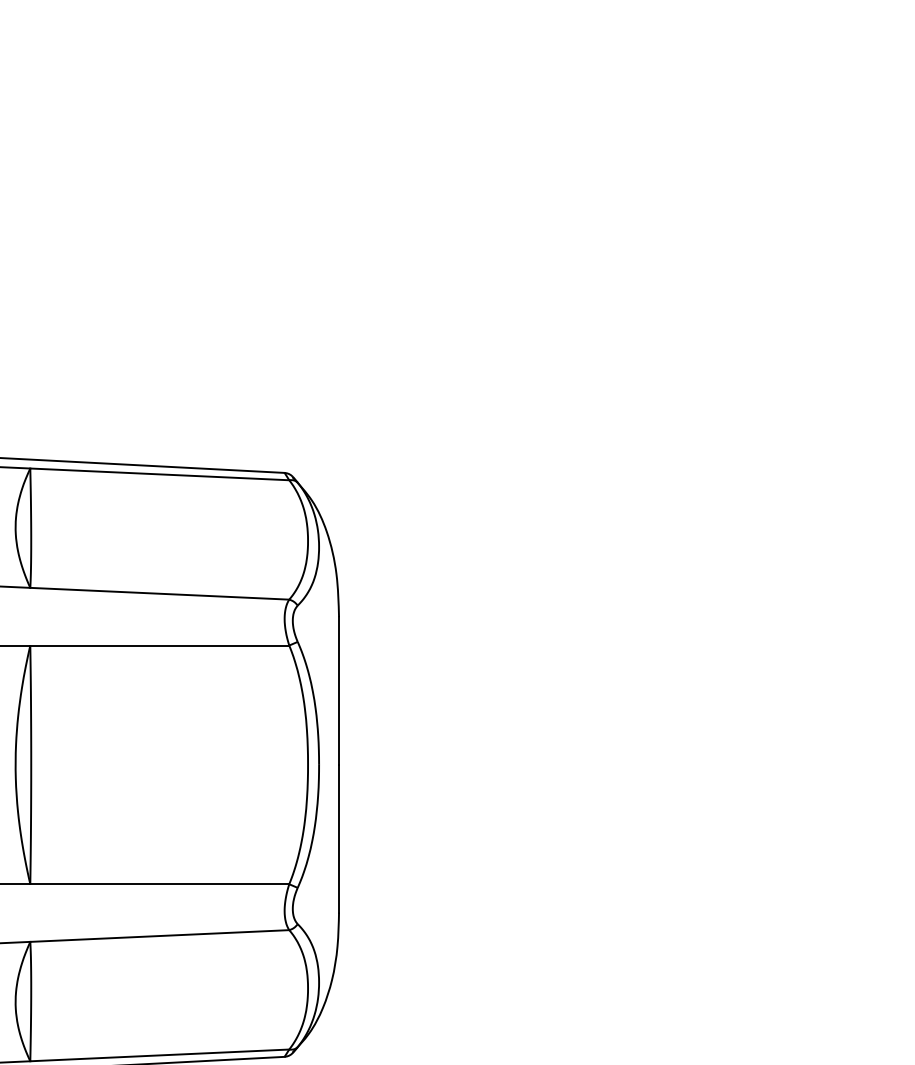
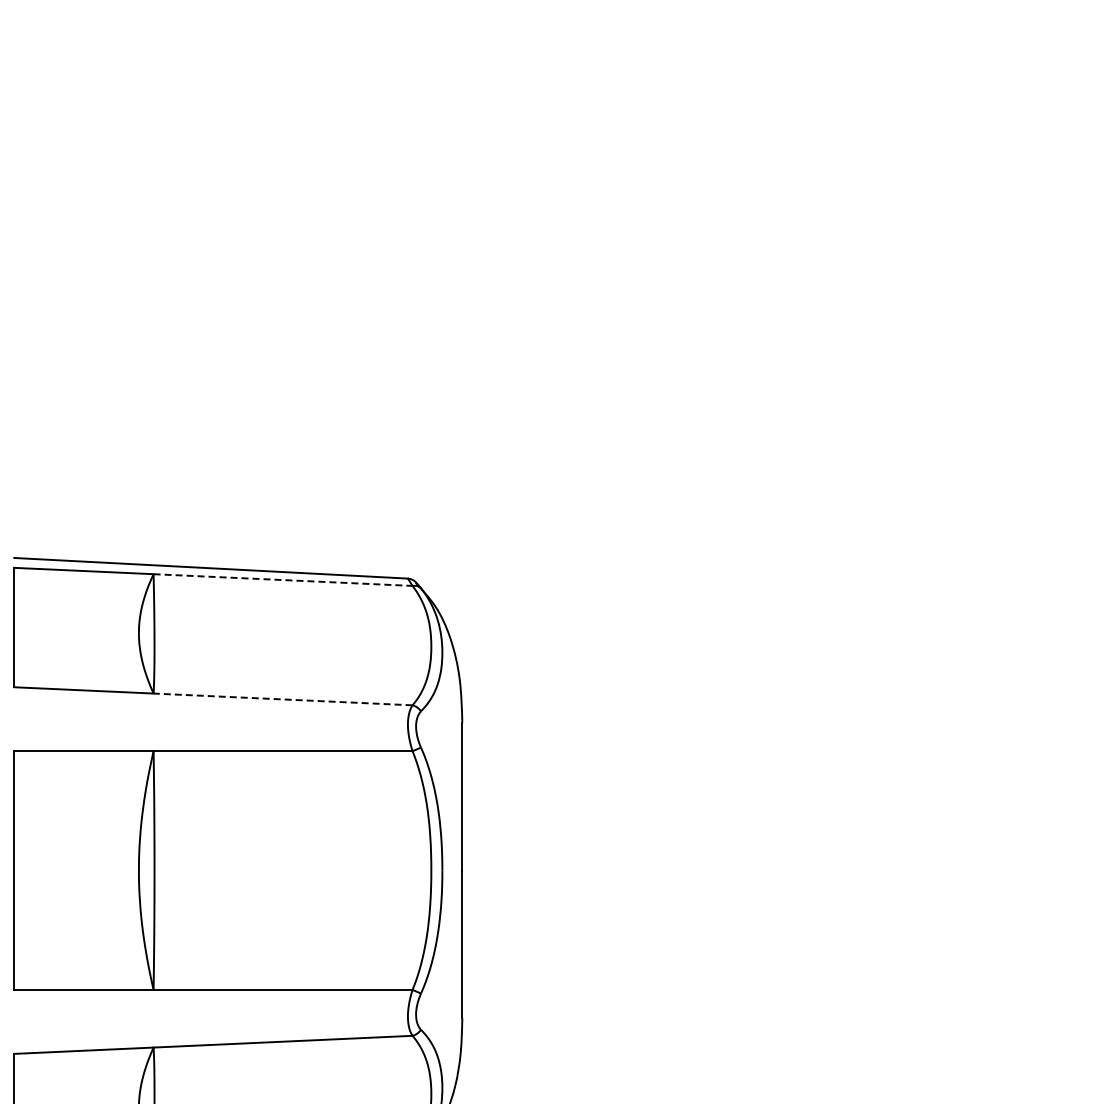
line: (160, 474) -> (283, 580), solid -> dashed
line: (160, 593) -> (283, 699), solid -> dashed

